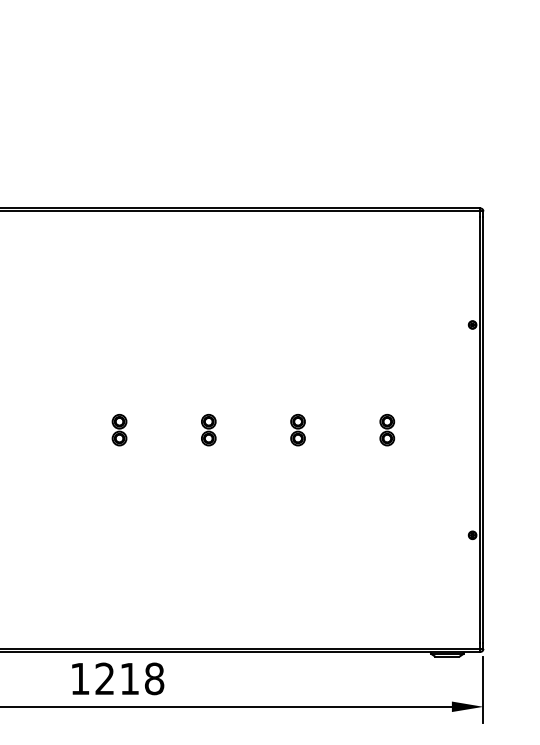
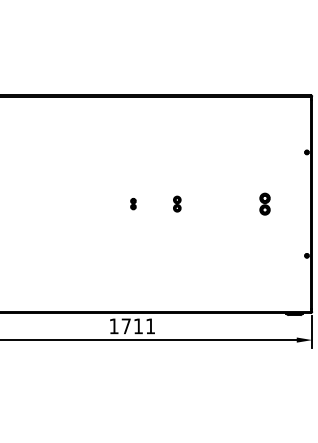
part: (119, 428) -> (133, 203), size x0.7
part: (296, 428) -> (220, 203), removed
part: (386, 428) -> (264, 203), size x1.4
text: (129, 679) -> (138, 326), 1218 -> 1711

